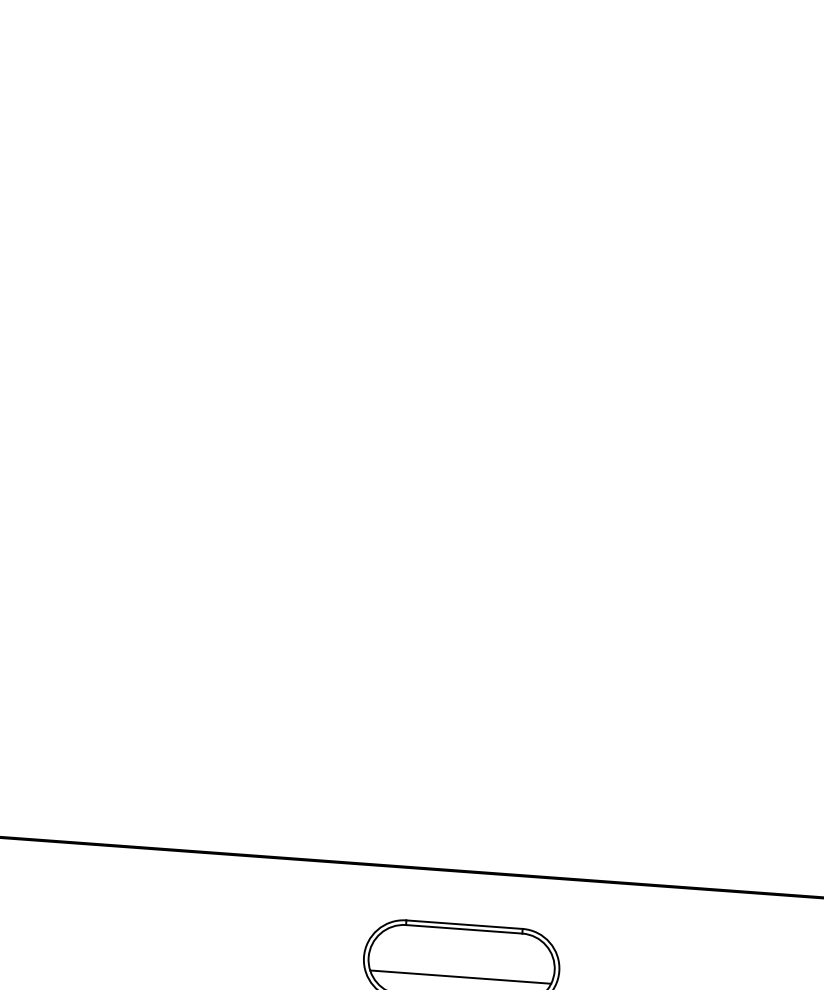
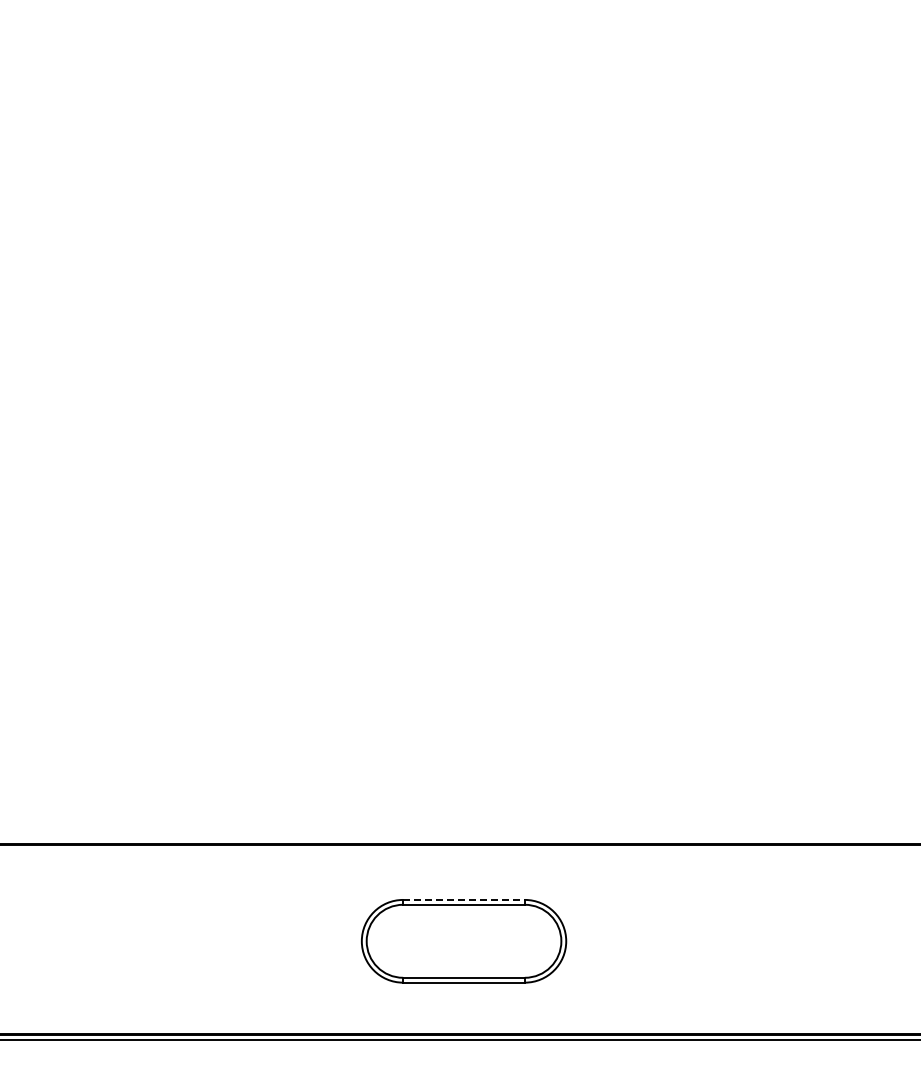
line: (465, 924) -> (464, 899), solid -> dashed
line: (460, 976) -> (463, 954), removed

